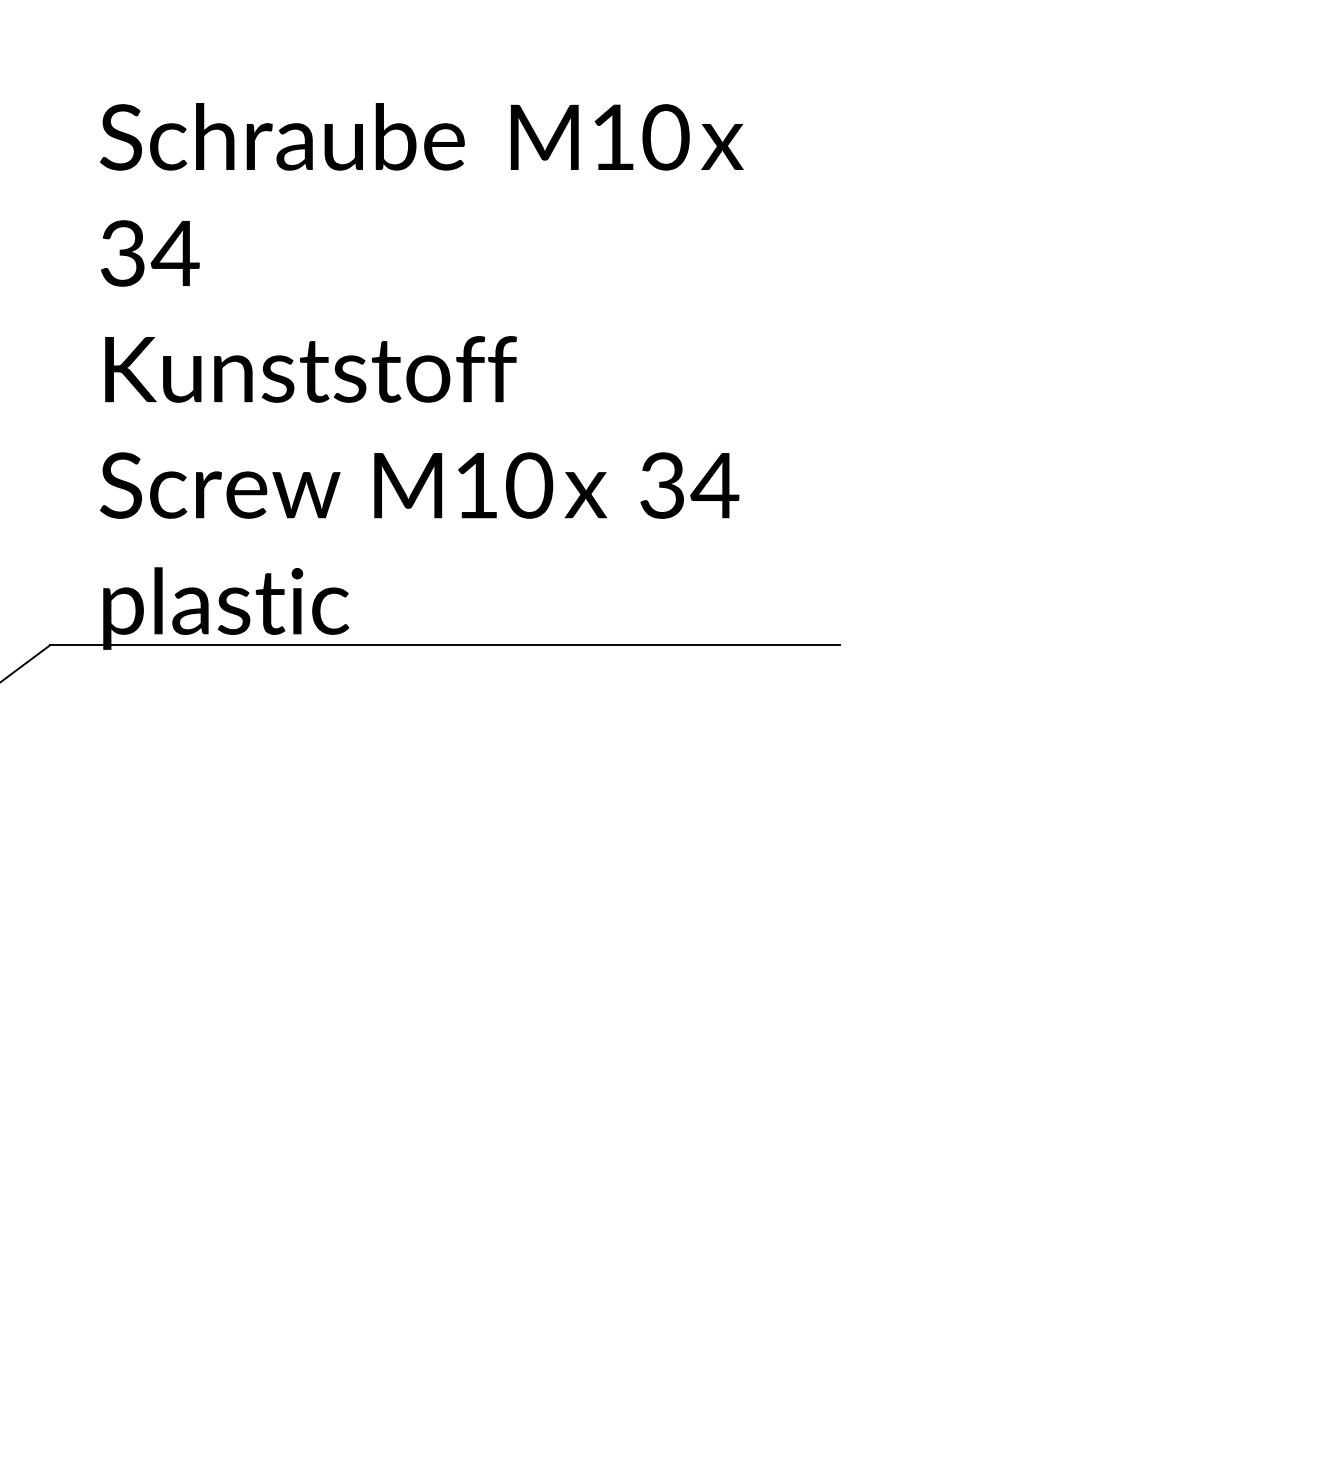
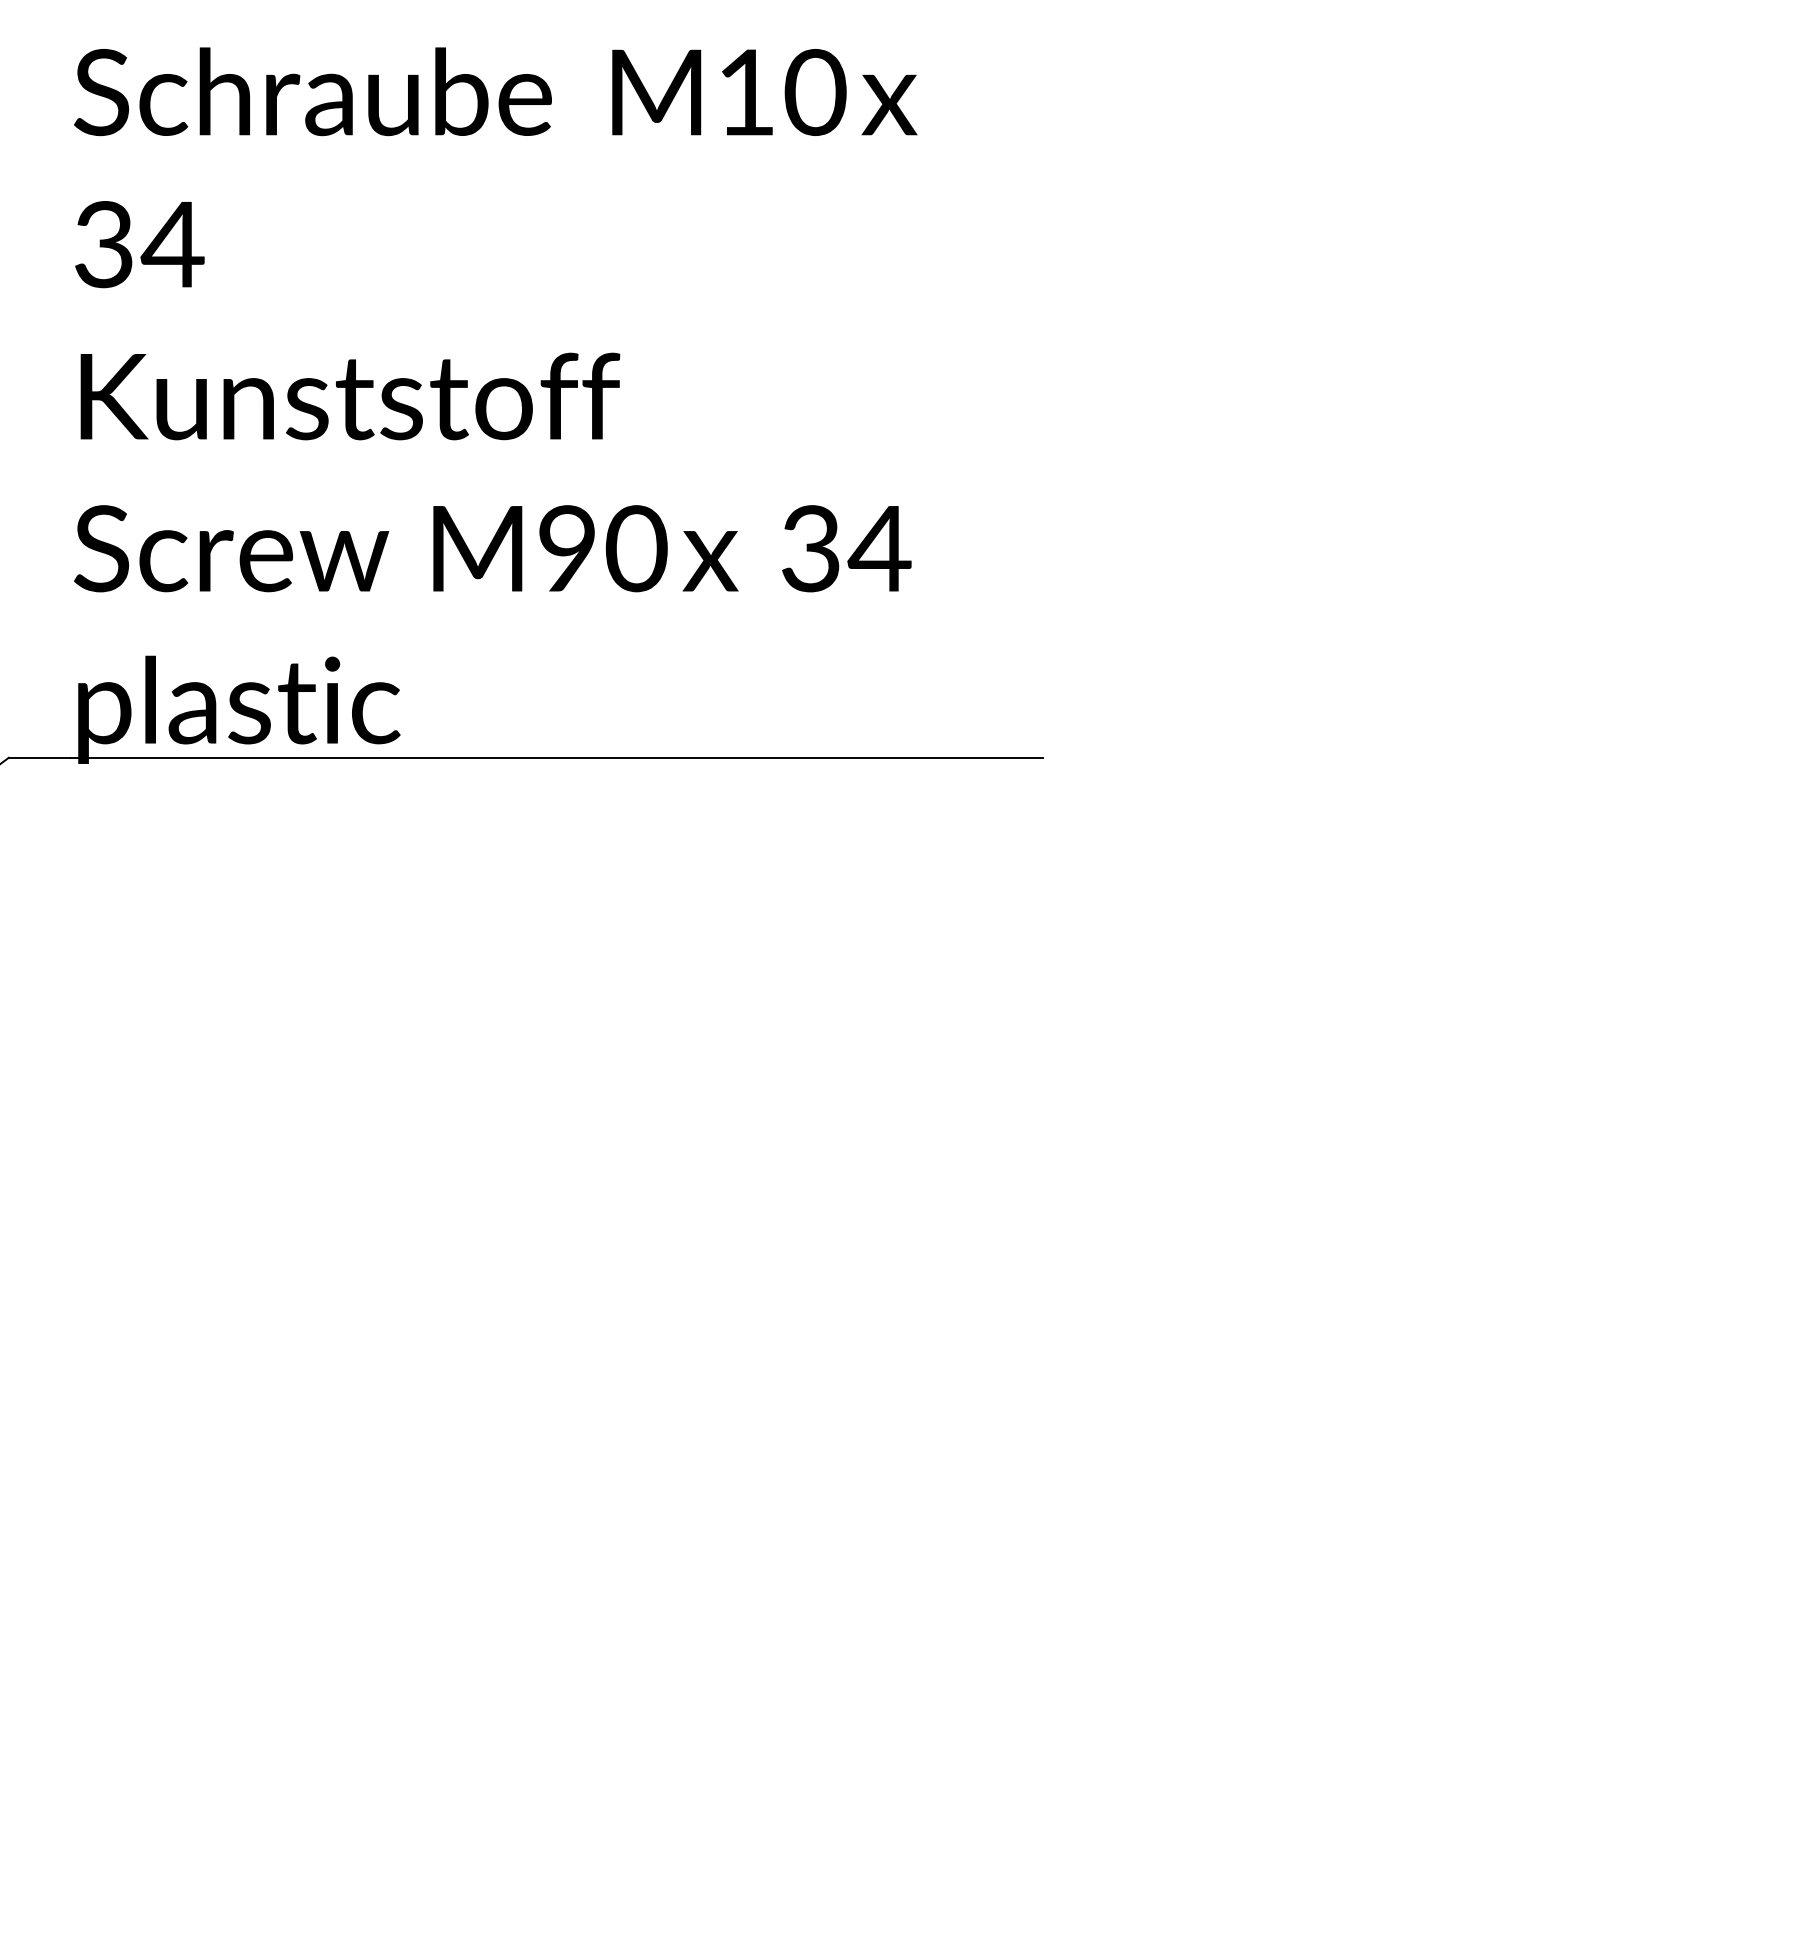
text: (475, 485) -> (566, 548), M10 -> M90

